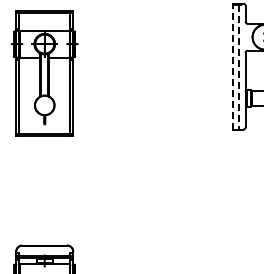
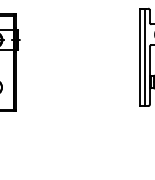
line: (233, 66) -> (140, 57), dashed -> solid
line: (239, 67) -> (145, 58), dashed -> solid

